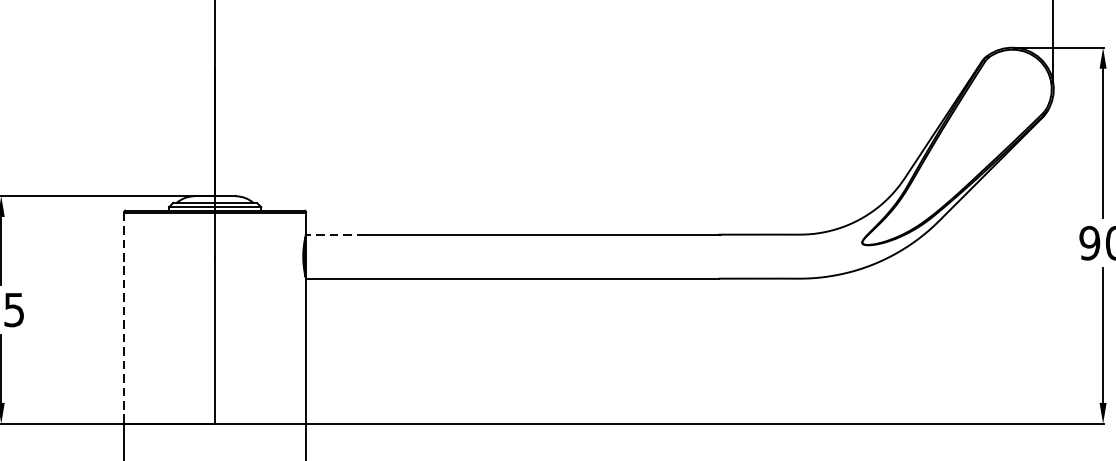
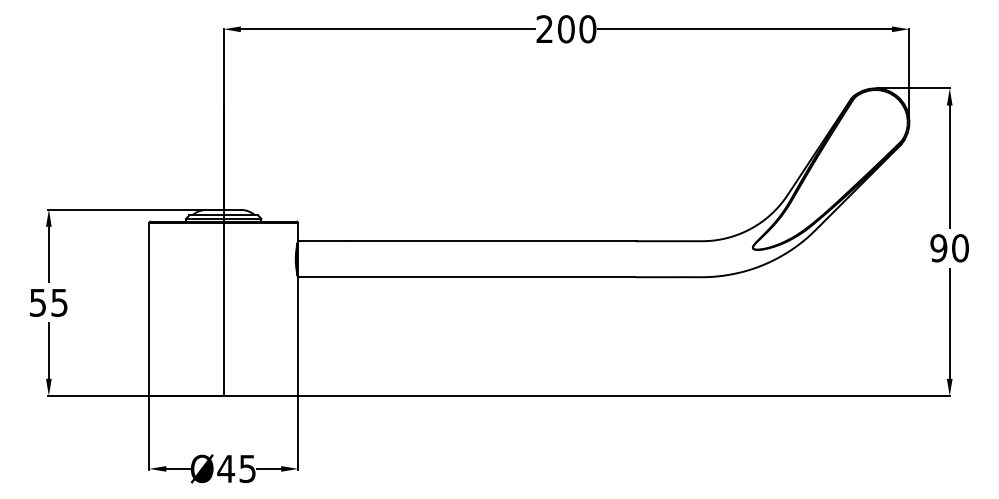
line: (334, 234) -> (321, 241), dashed -> solid
line: (124, 319) -> (149, 310), dashed -> solid

